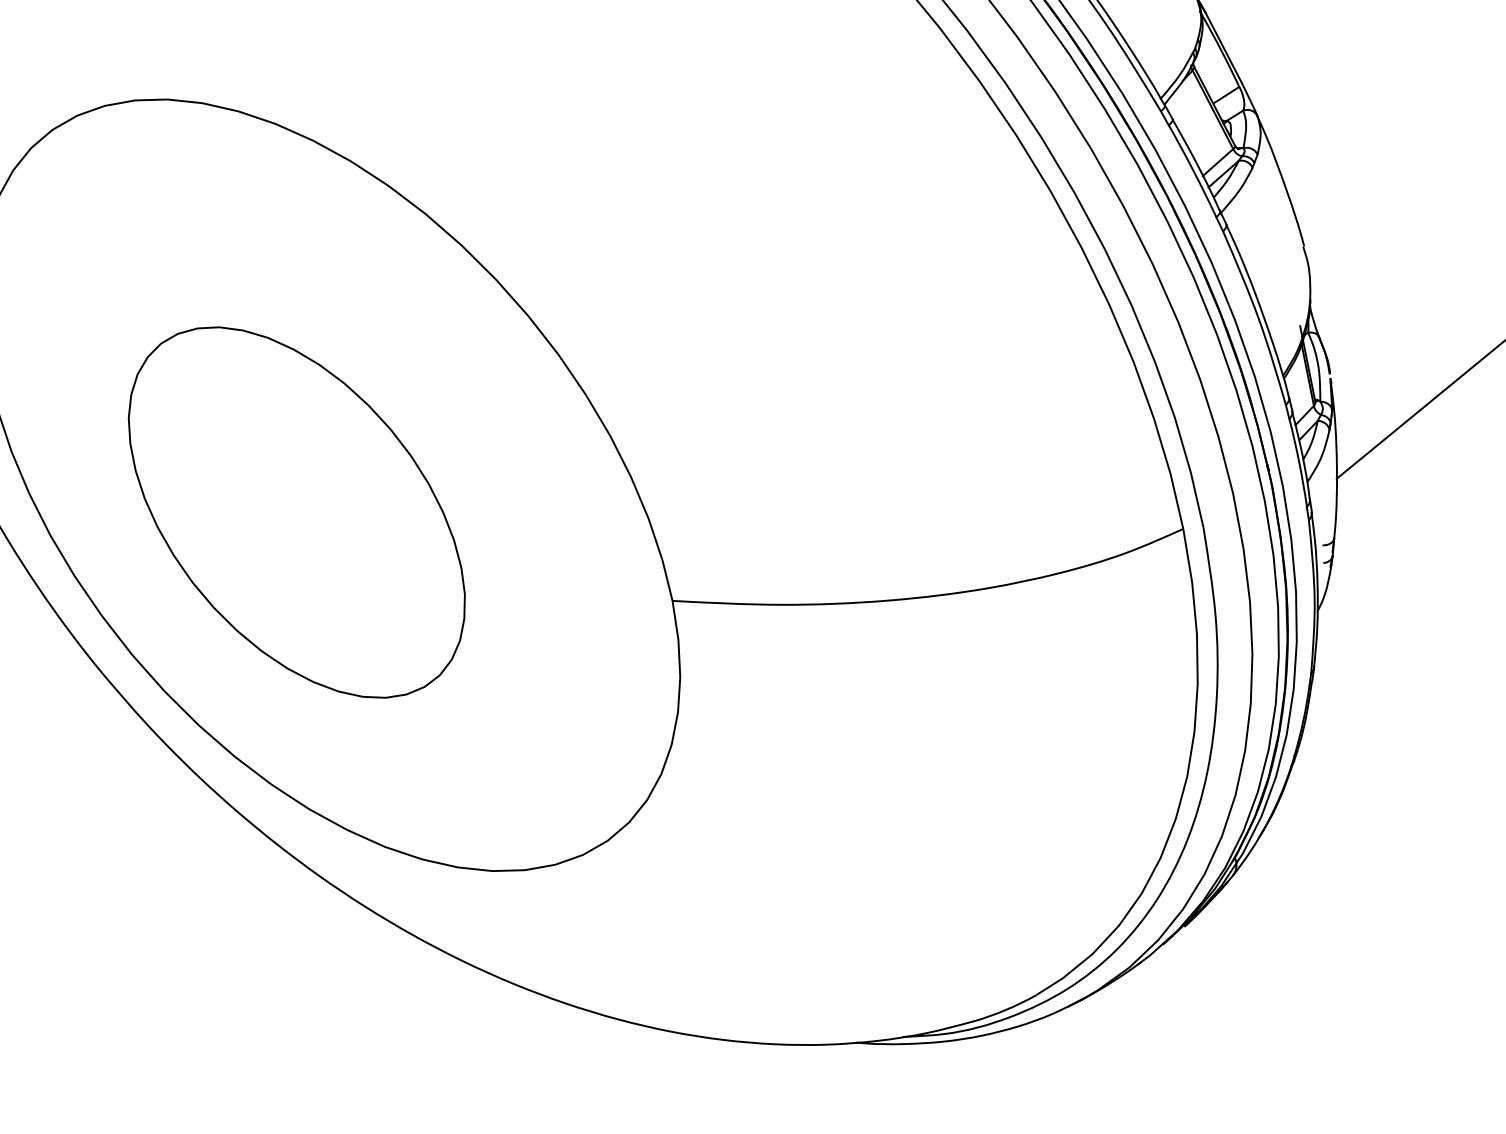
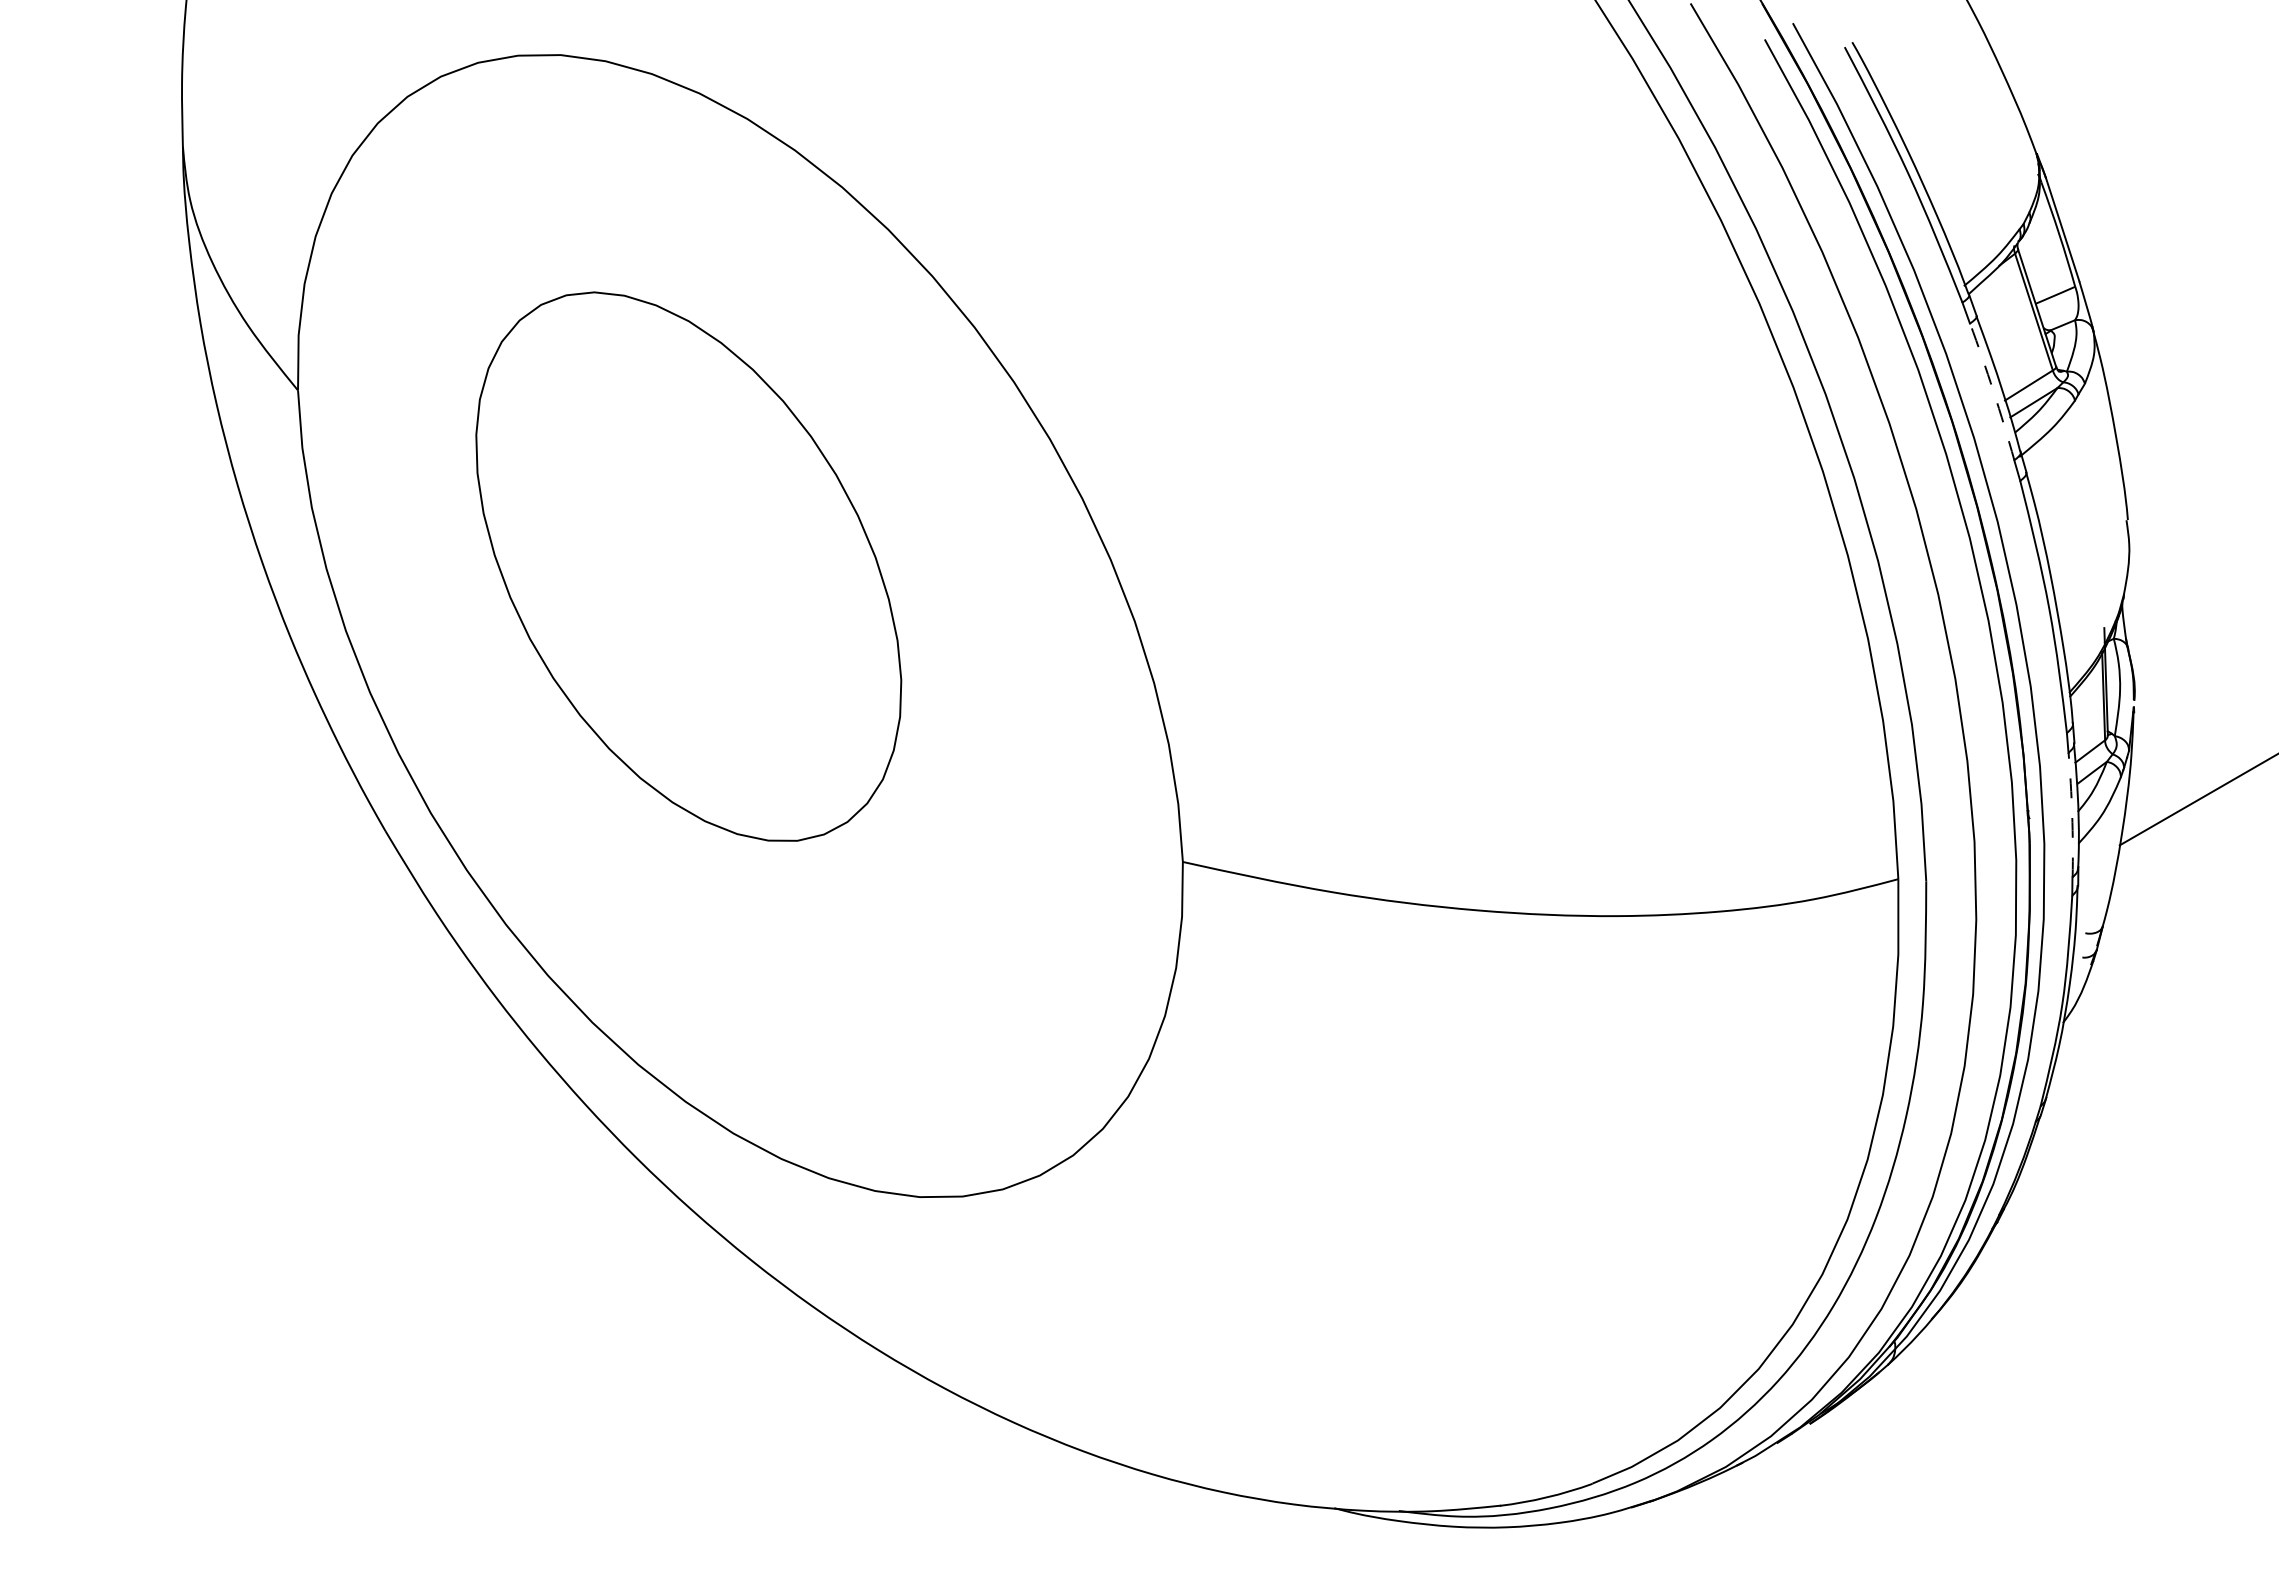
arc: (1193, 170) -> (1993, 391), solid -> dashed
arc: (1299, 463) -> (2072, 815), solid -> dashed
part: (296, 512) -> (688, 566), moved

